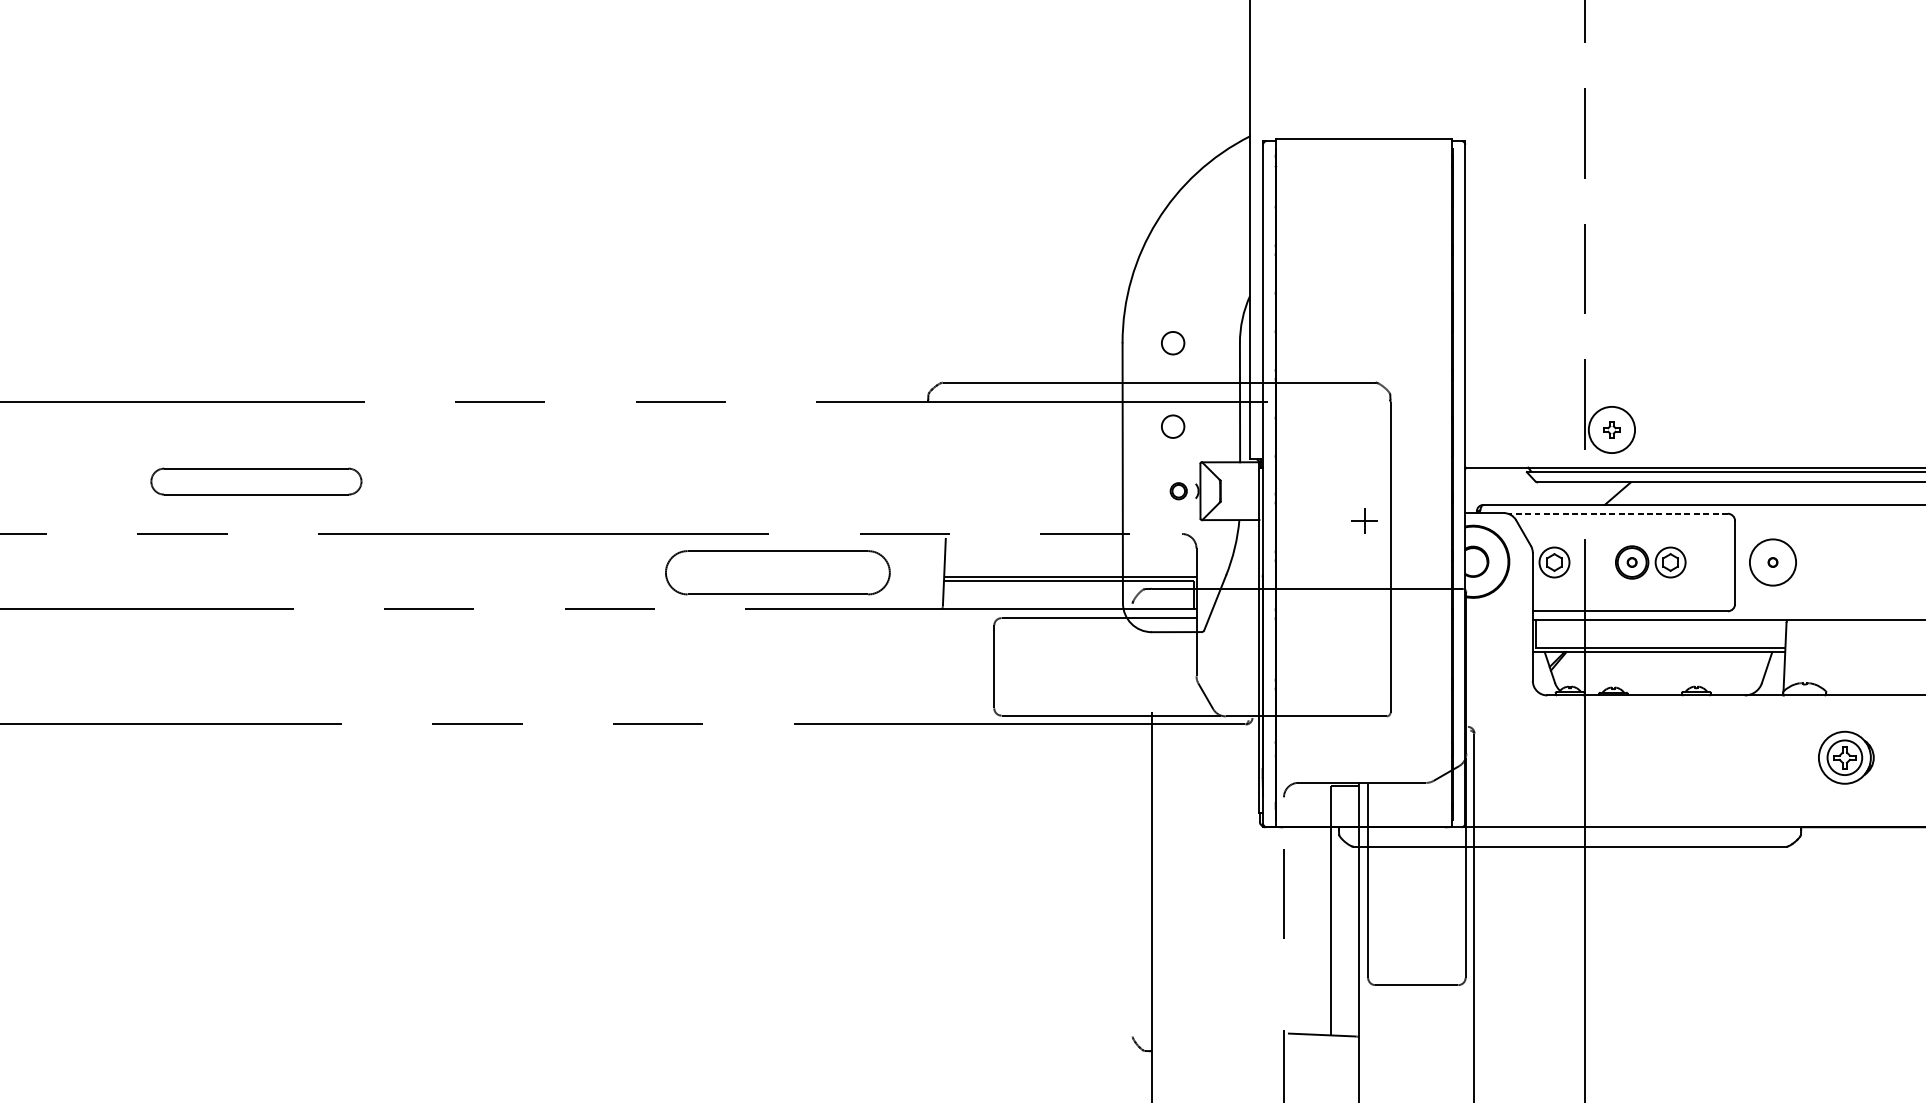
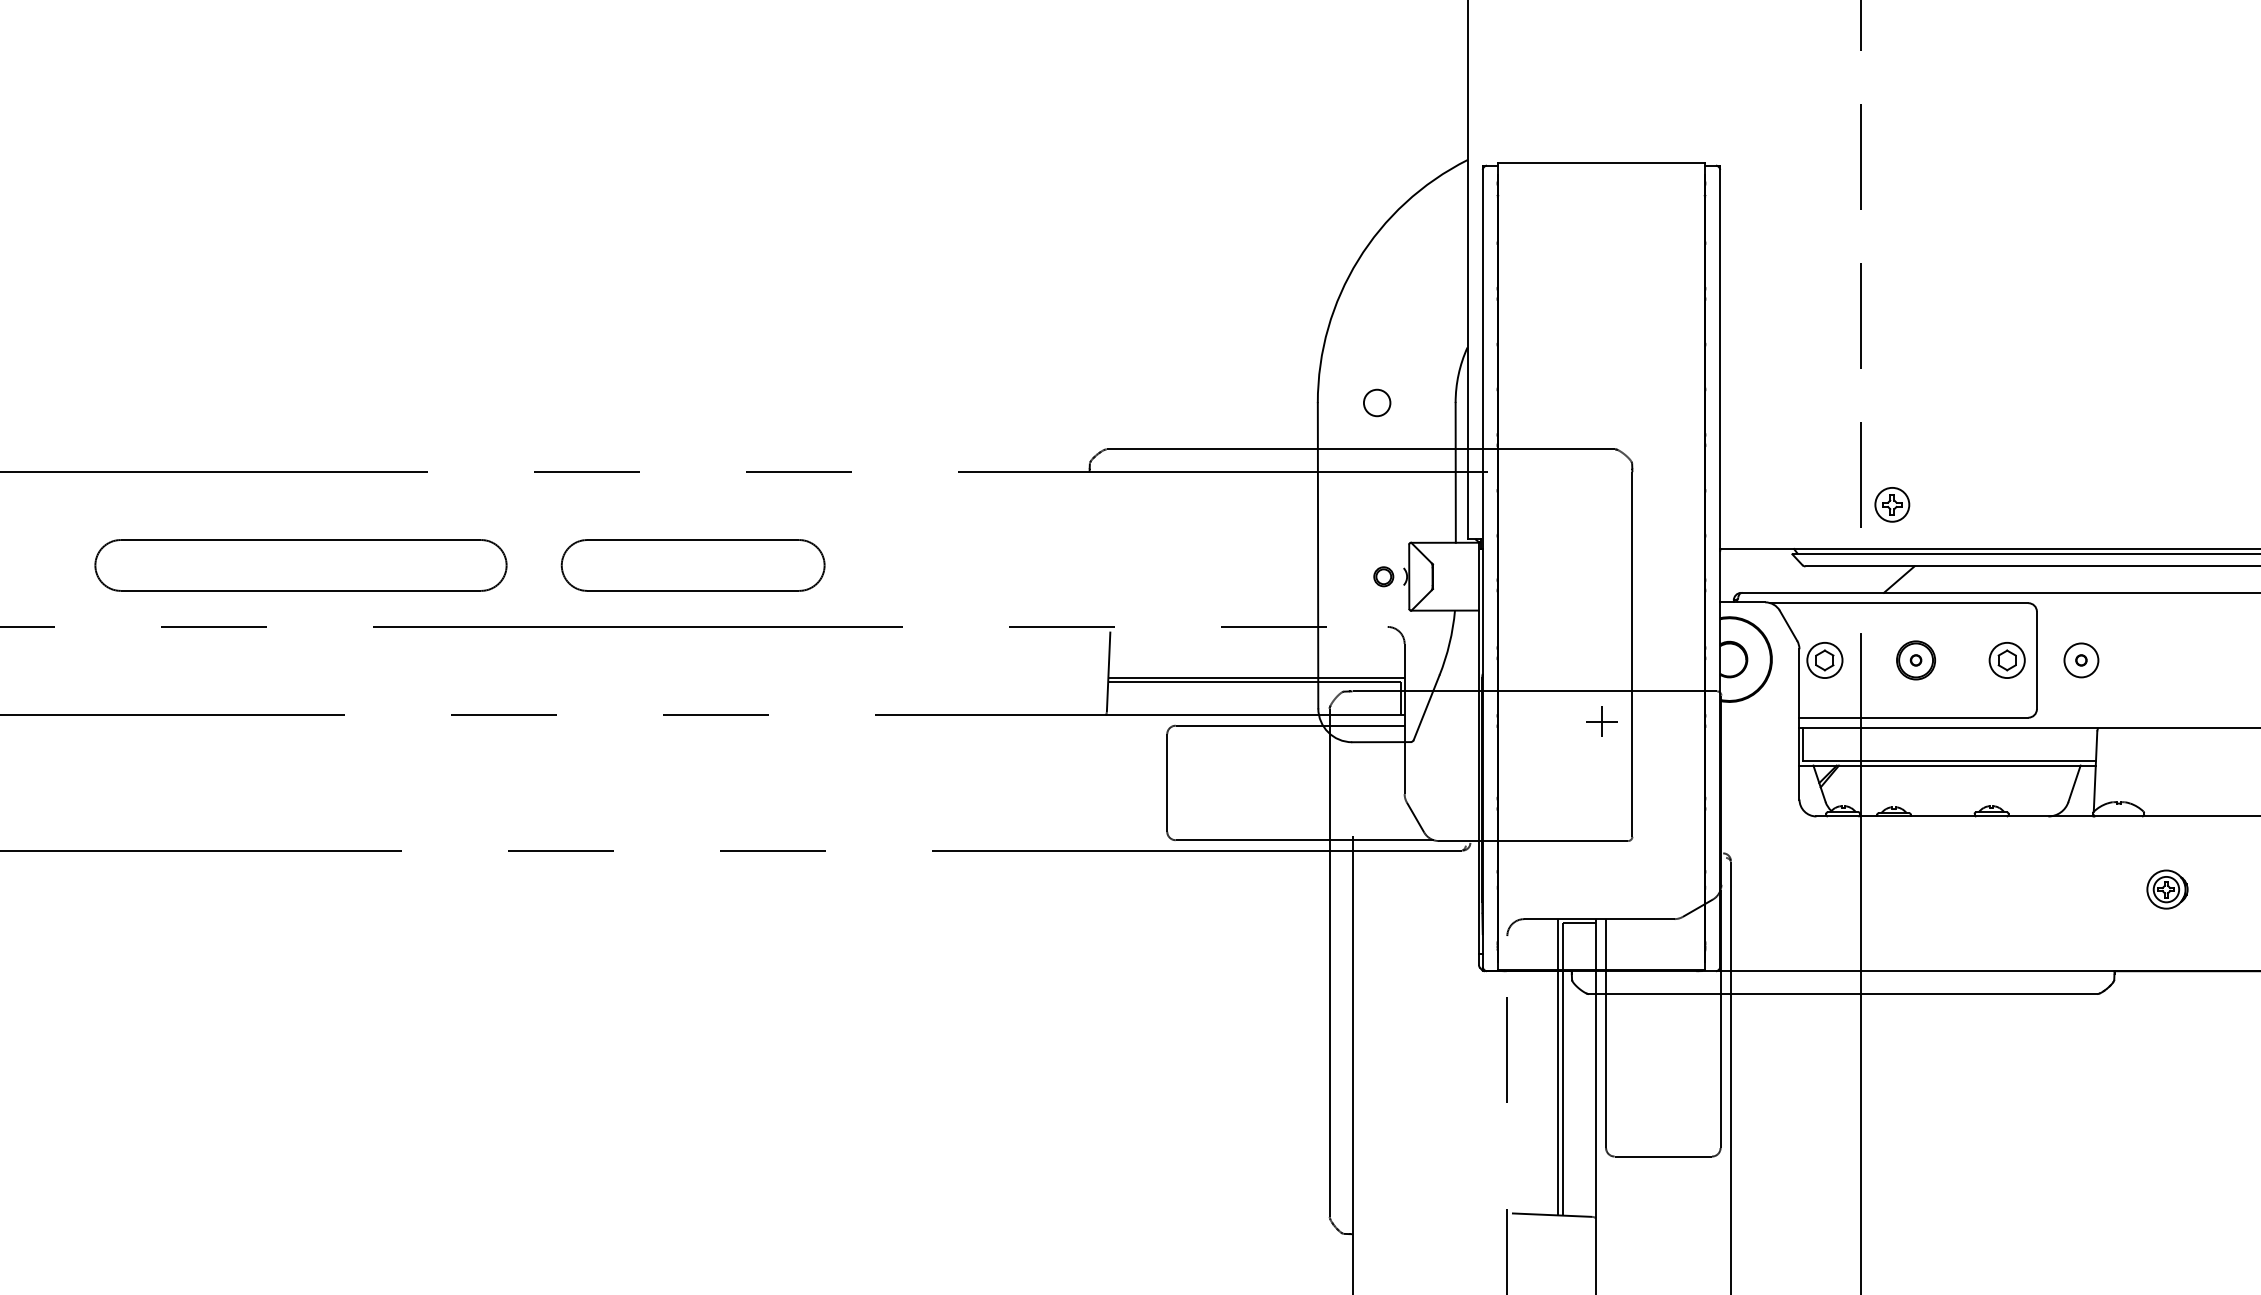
circle: (1173, 426) -> (1377, 500), removed
circle: (1612, 429) -> (1892, 504), size x0.62
part: (256, 481) -> (300, 565), size x1.67
line: (1618, 514) -> (1899, 603), dashed -> solid
part: (1364, 520) -> (1601, 721), moved
part: (1669, 562) -> (2006, 660), moved
circle: (1773, 562) -> (2081, 660), size x0.62
part: (777, 572) -> (692, 565), moved
part: (1846, 757) -> (2167, 889), size x0.62
line: (1132, 819) -> (1329, 962), added
line: (1327, 909) -> (1558, 1067), added

